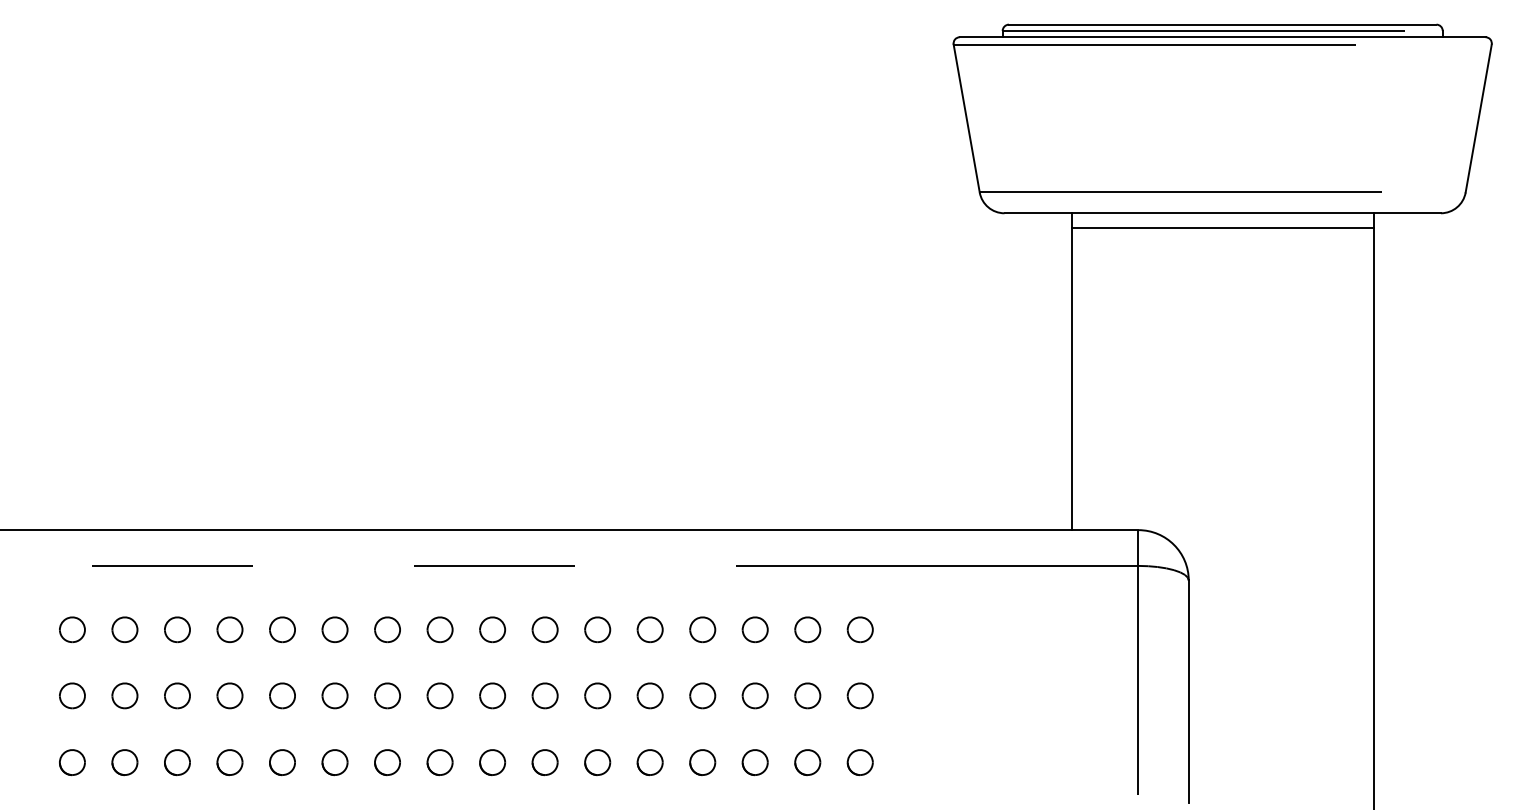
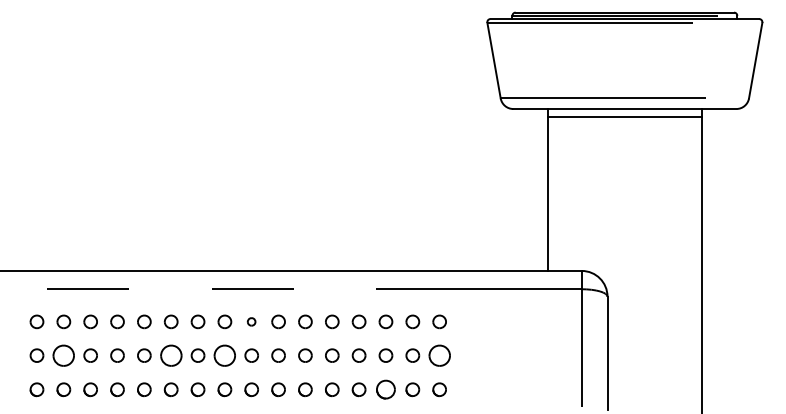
part: (492, 629) -> (251, 321), size x0.6
part: (124, 695) -> (63, 355), size x1.6
part: (333, 695) -> (170, 355), size x1.6
part: (439, 695) -> (224, 355), size x1.6
part: (859, 695) -> (439, 355), size x1.6
part: (754, 762) -> (385, 389), size x1.4

